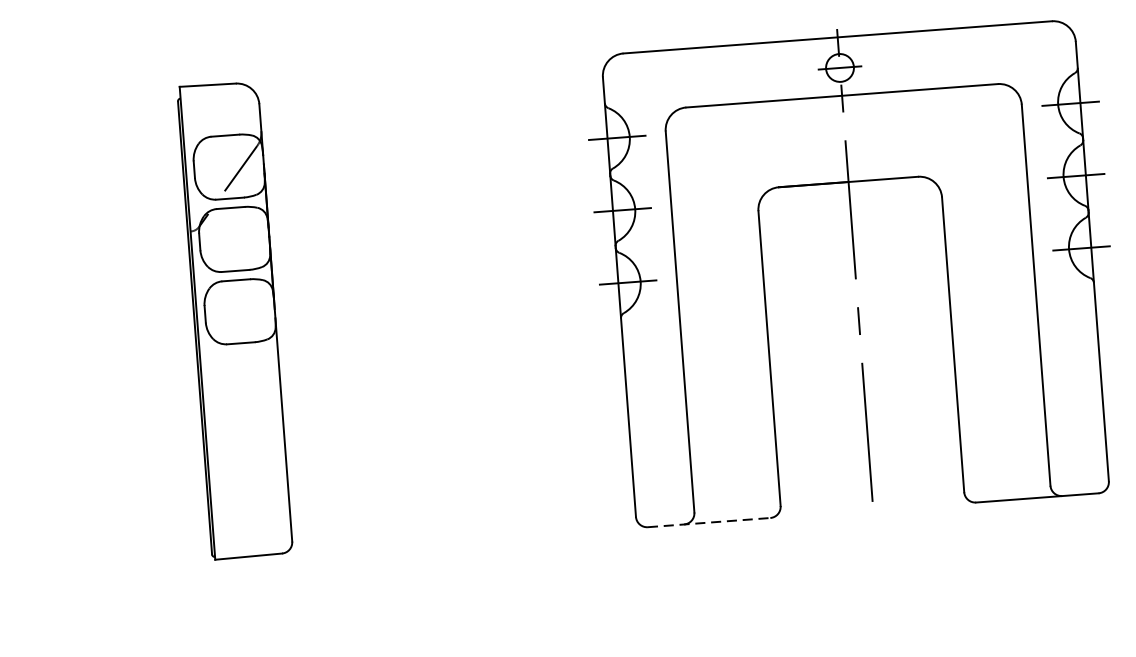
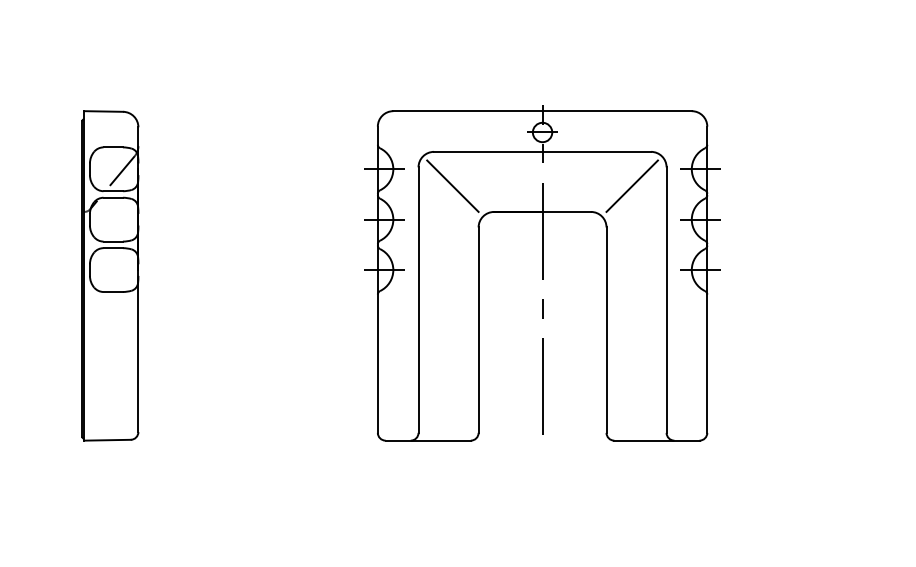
line: (973, 134) -> (631, 185), added
line: (716, 153) -> (452, 185), added
line: (709, 522) -> (428, 440), dashed -> solid

